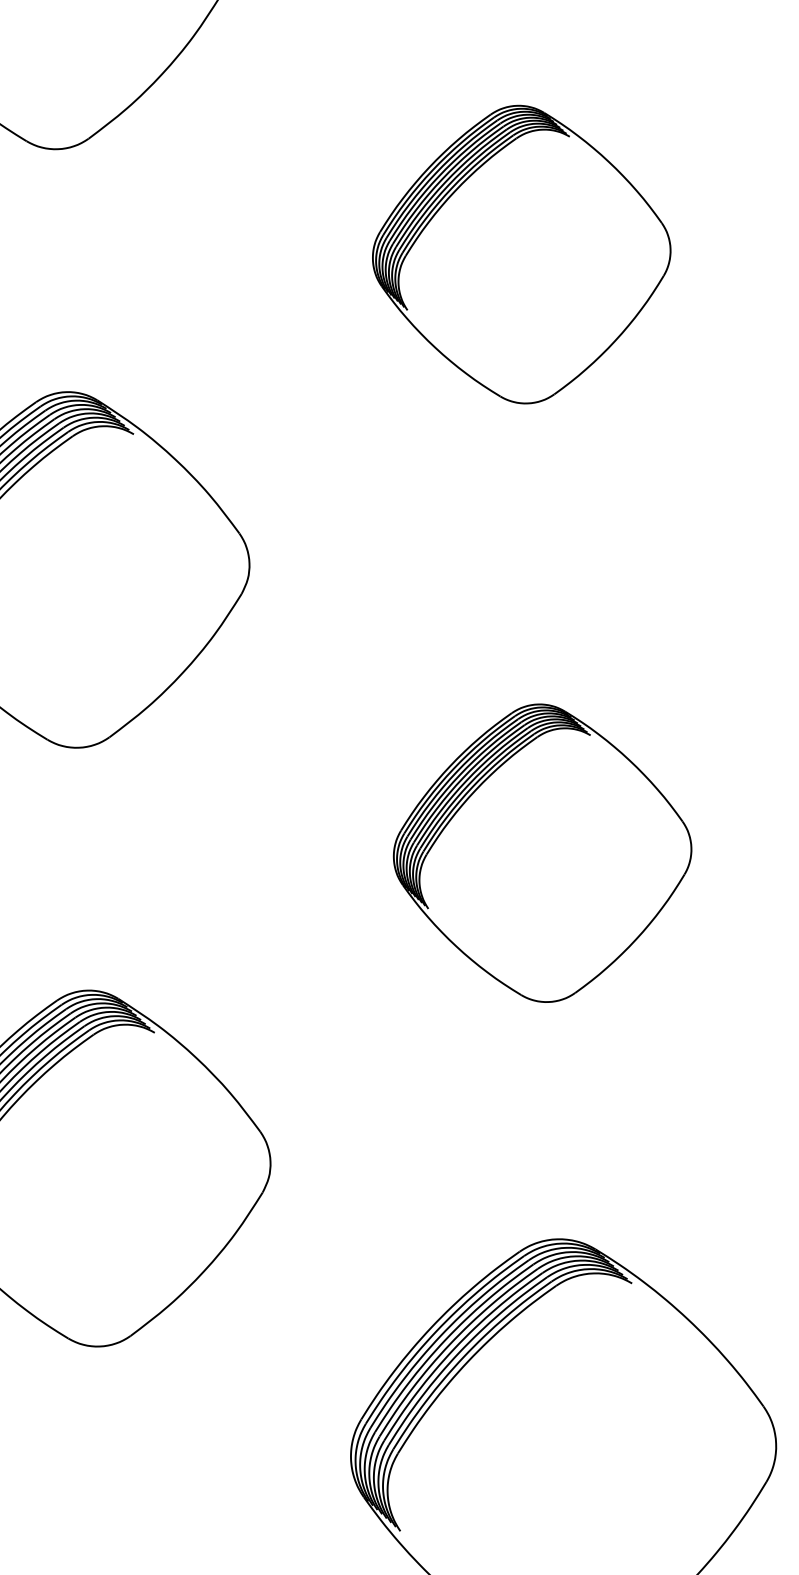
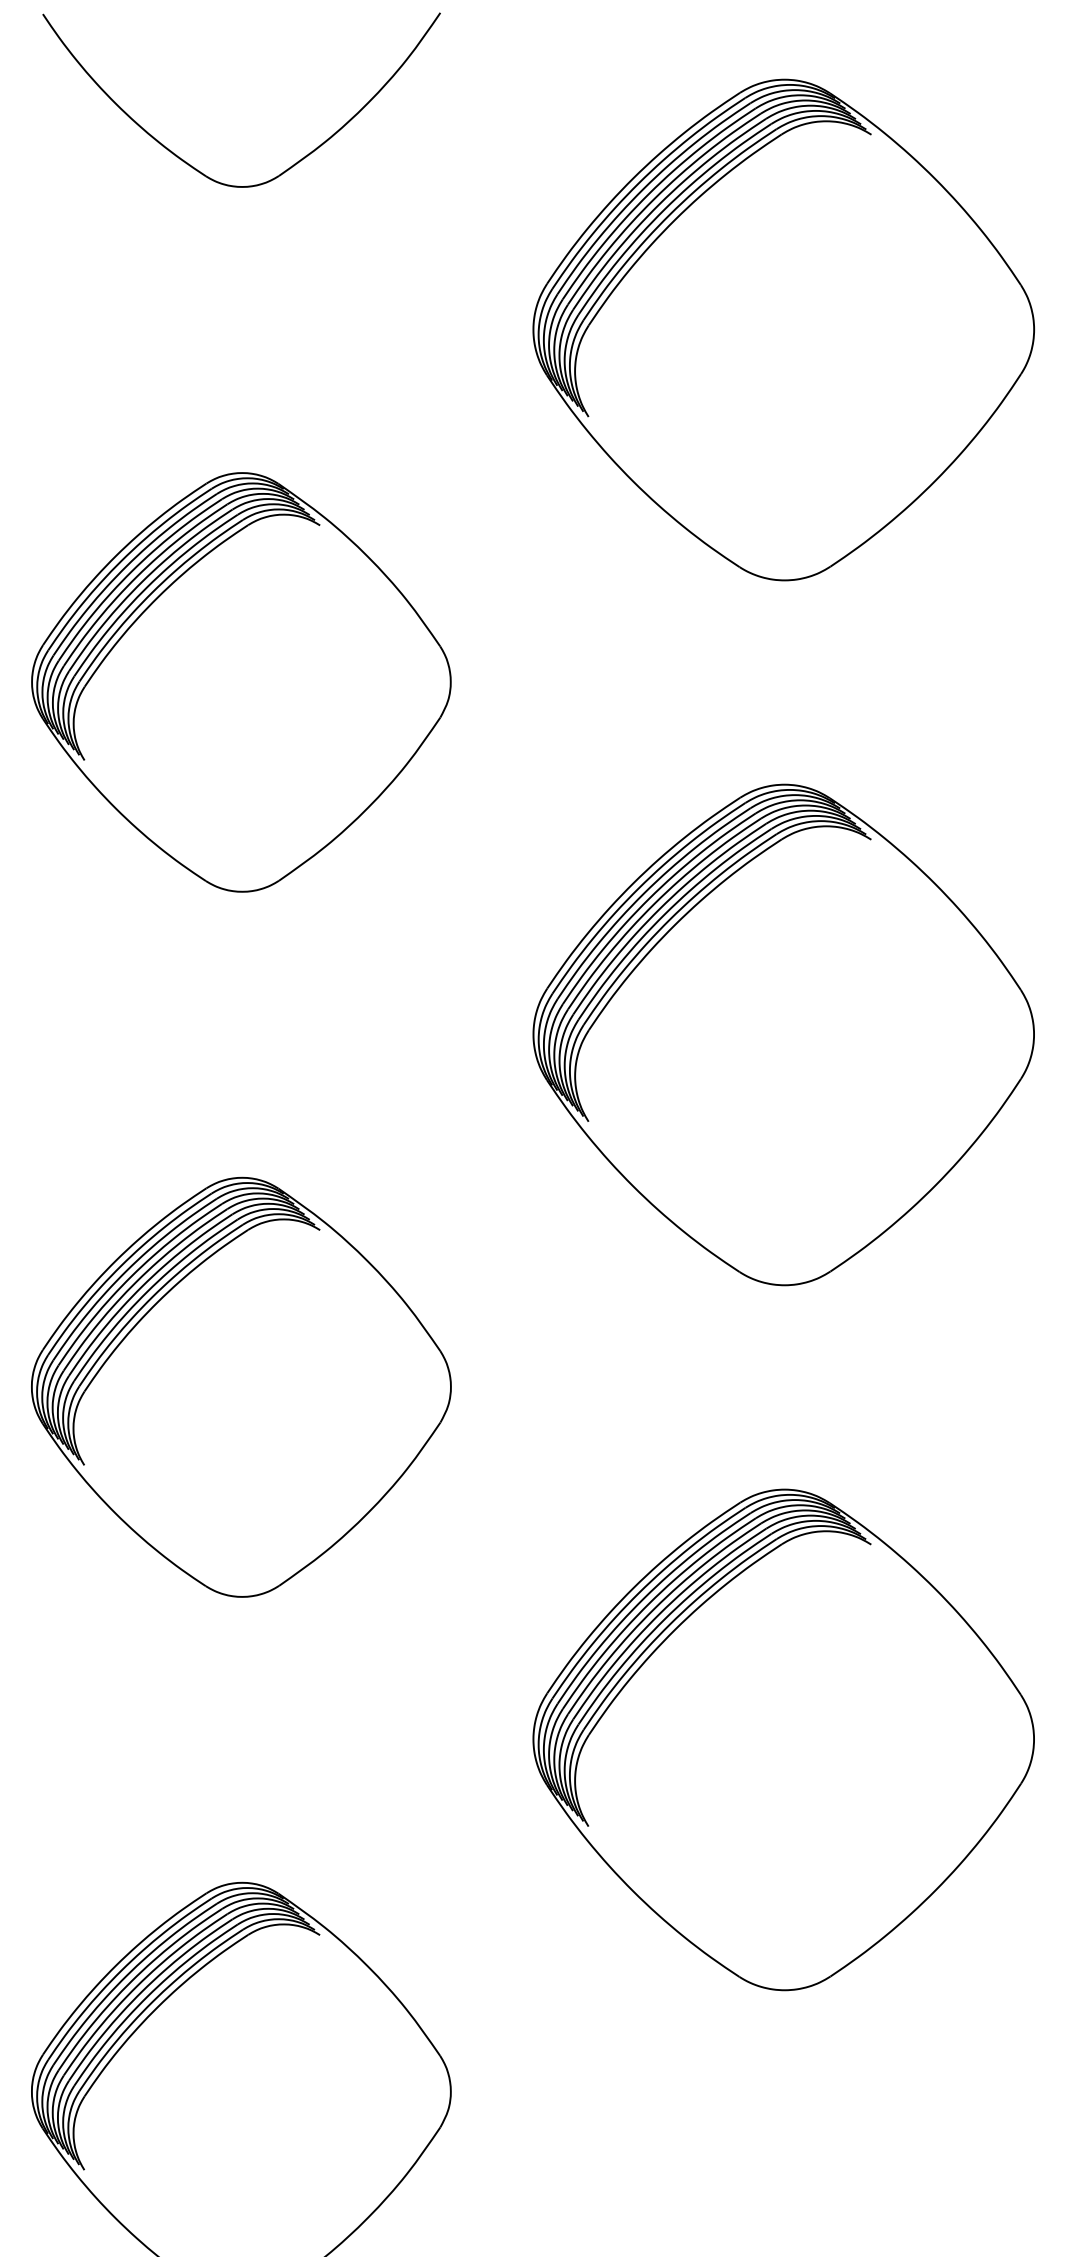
part: (521, 254) -> (783, 329), size x1.43
part: (542, 852) -> (783, 1034), size x1.43

